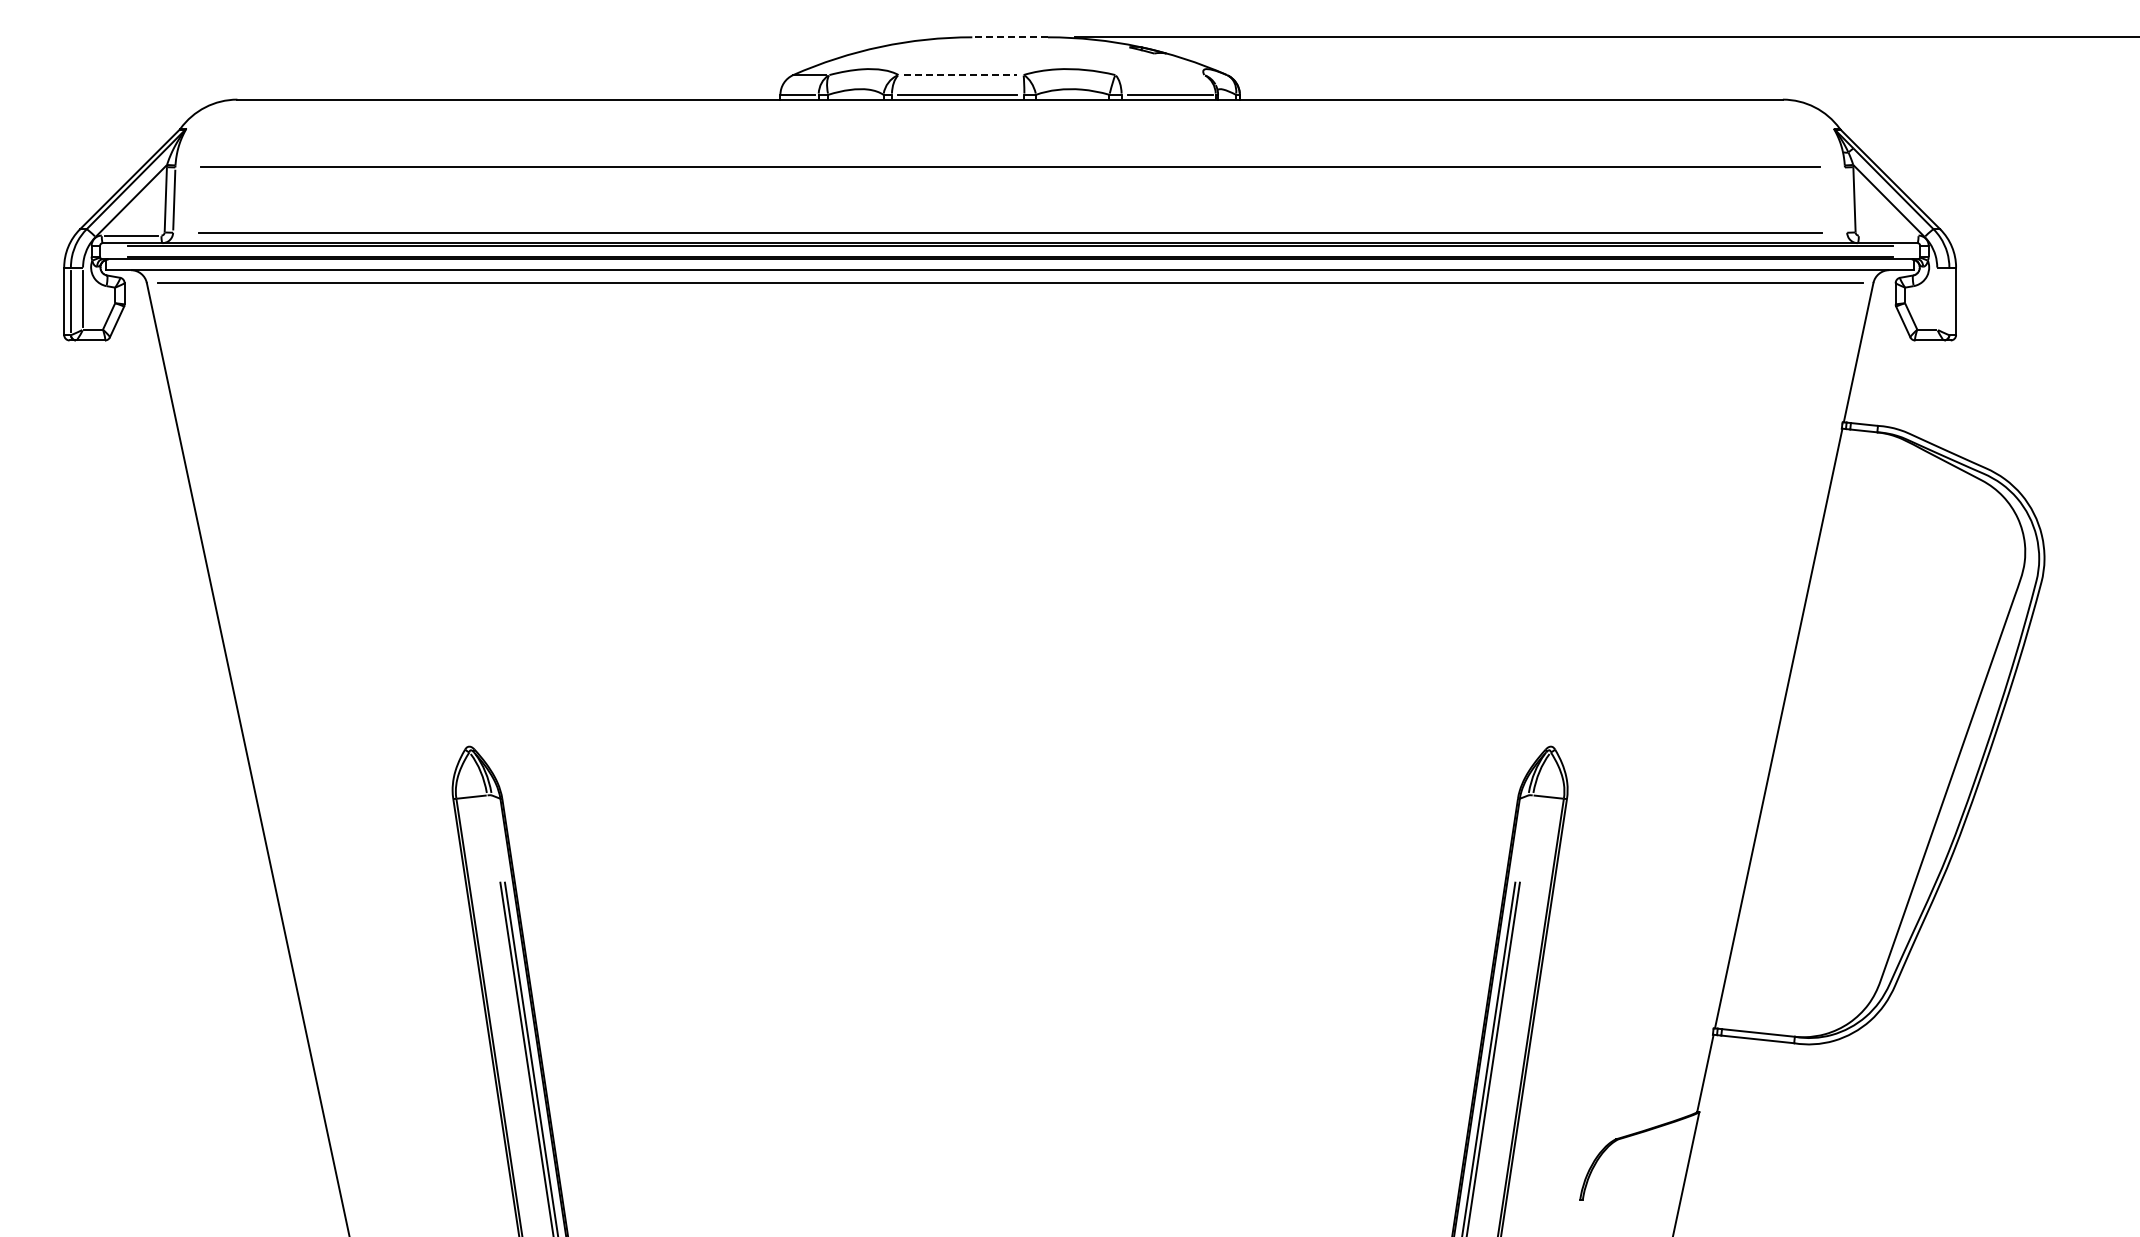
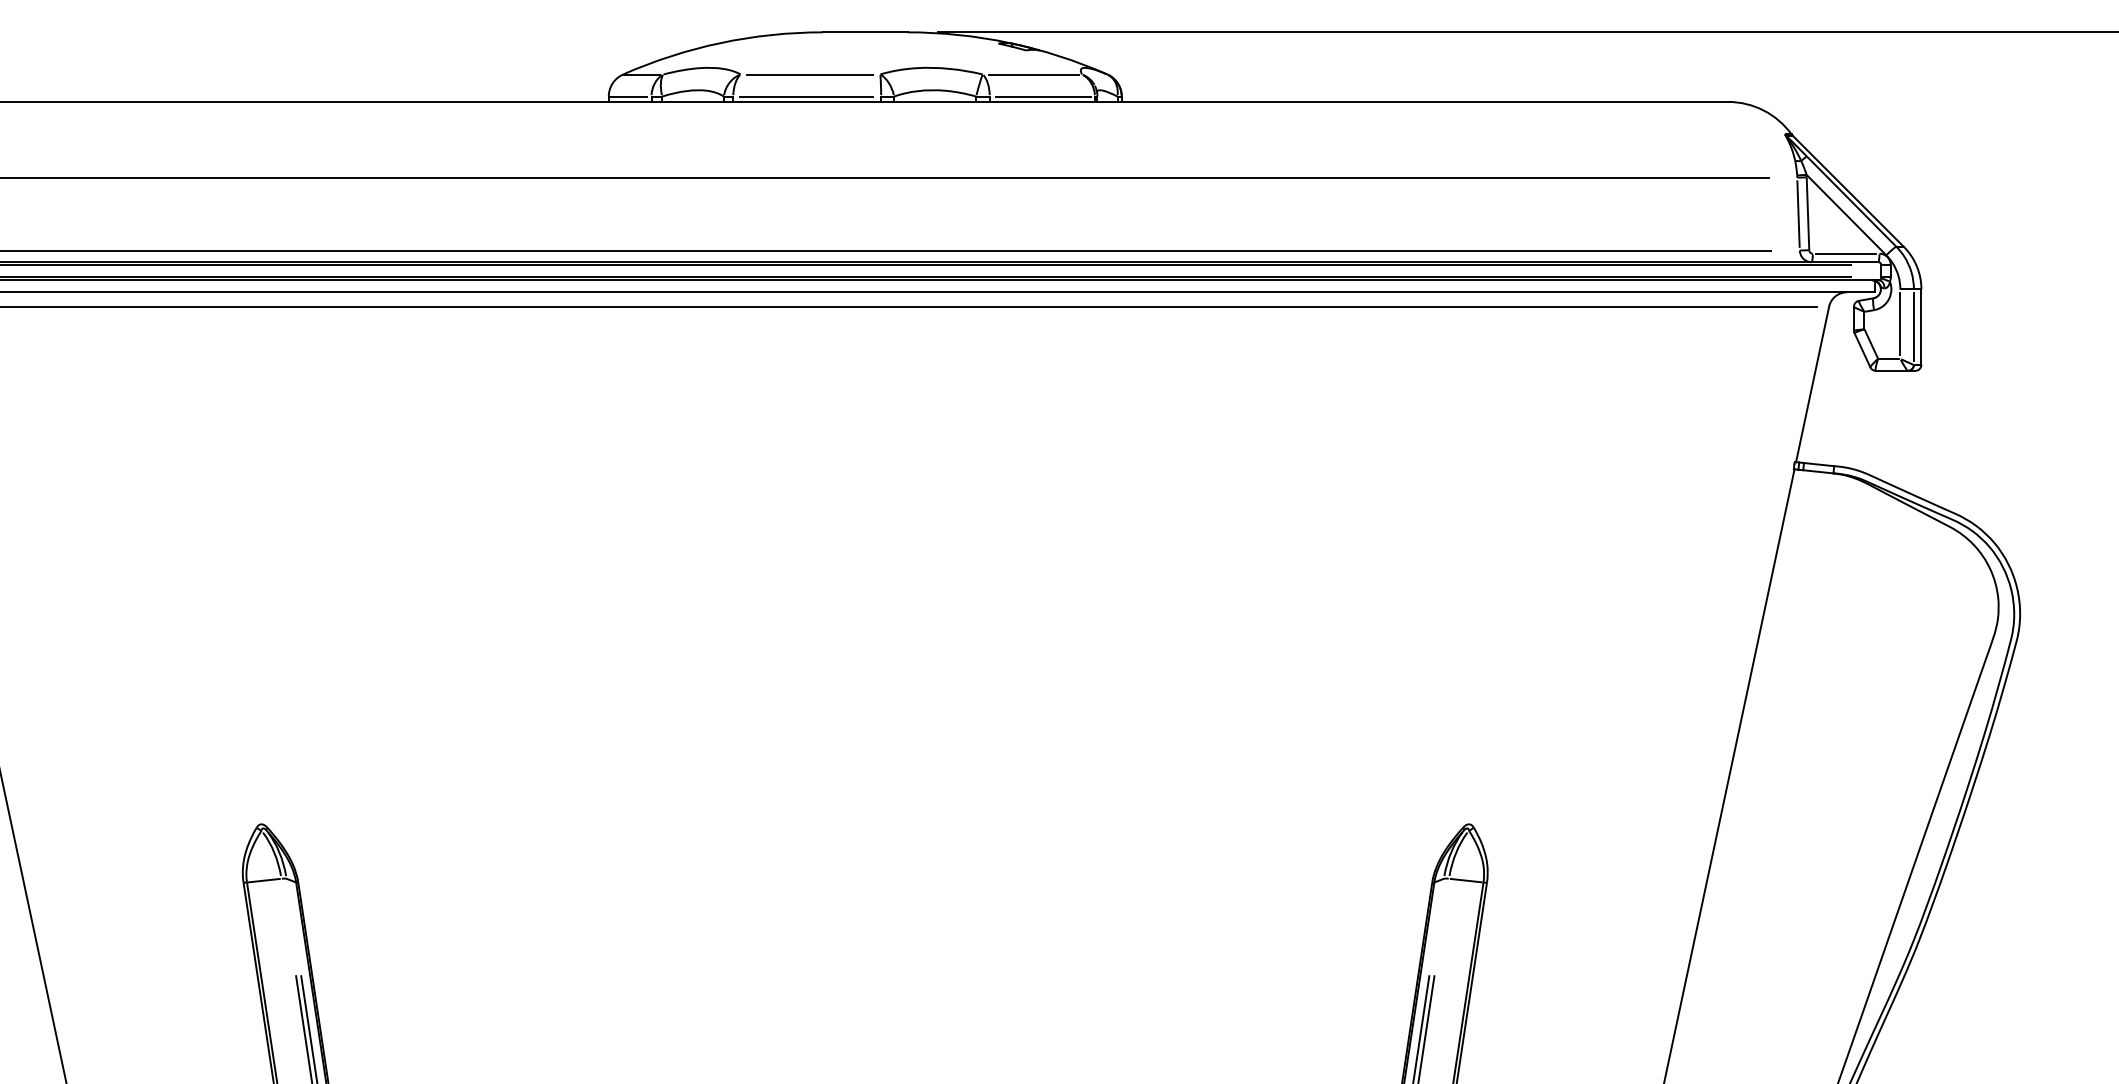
line: (1010, 37) -> (865, 32), dashed -> solid
line: (961, 75) -> (810, 74), dashed -> solid
line: (1161, 75) -> (1034, 74), added
line: (1846, 199) -> (1799, 213), added
line: (1888, 235) -> (1845, 253), added
line: (1937, 298) -> (1900, 323), added
line: (1949, 300) -> (1914, 326), added

